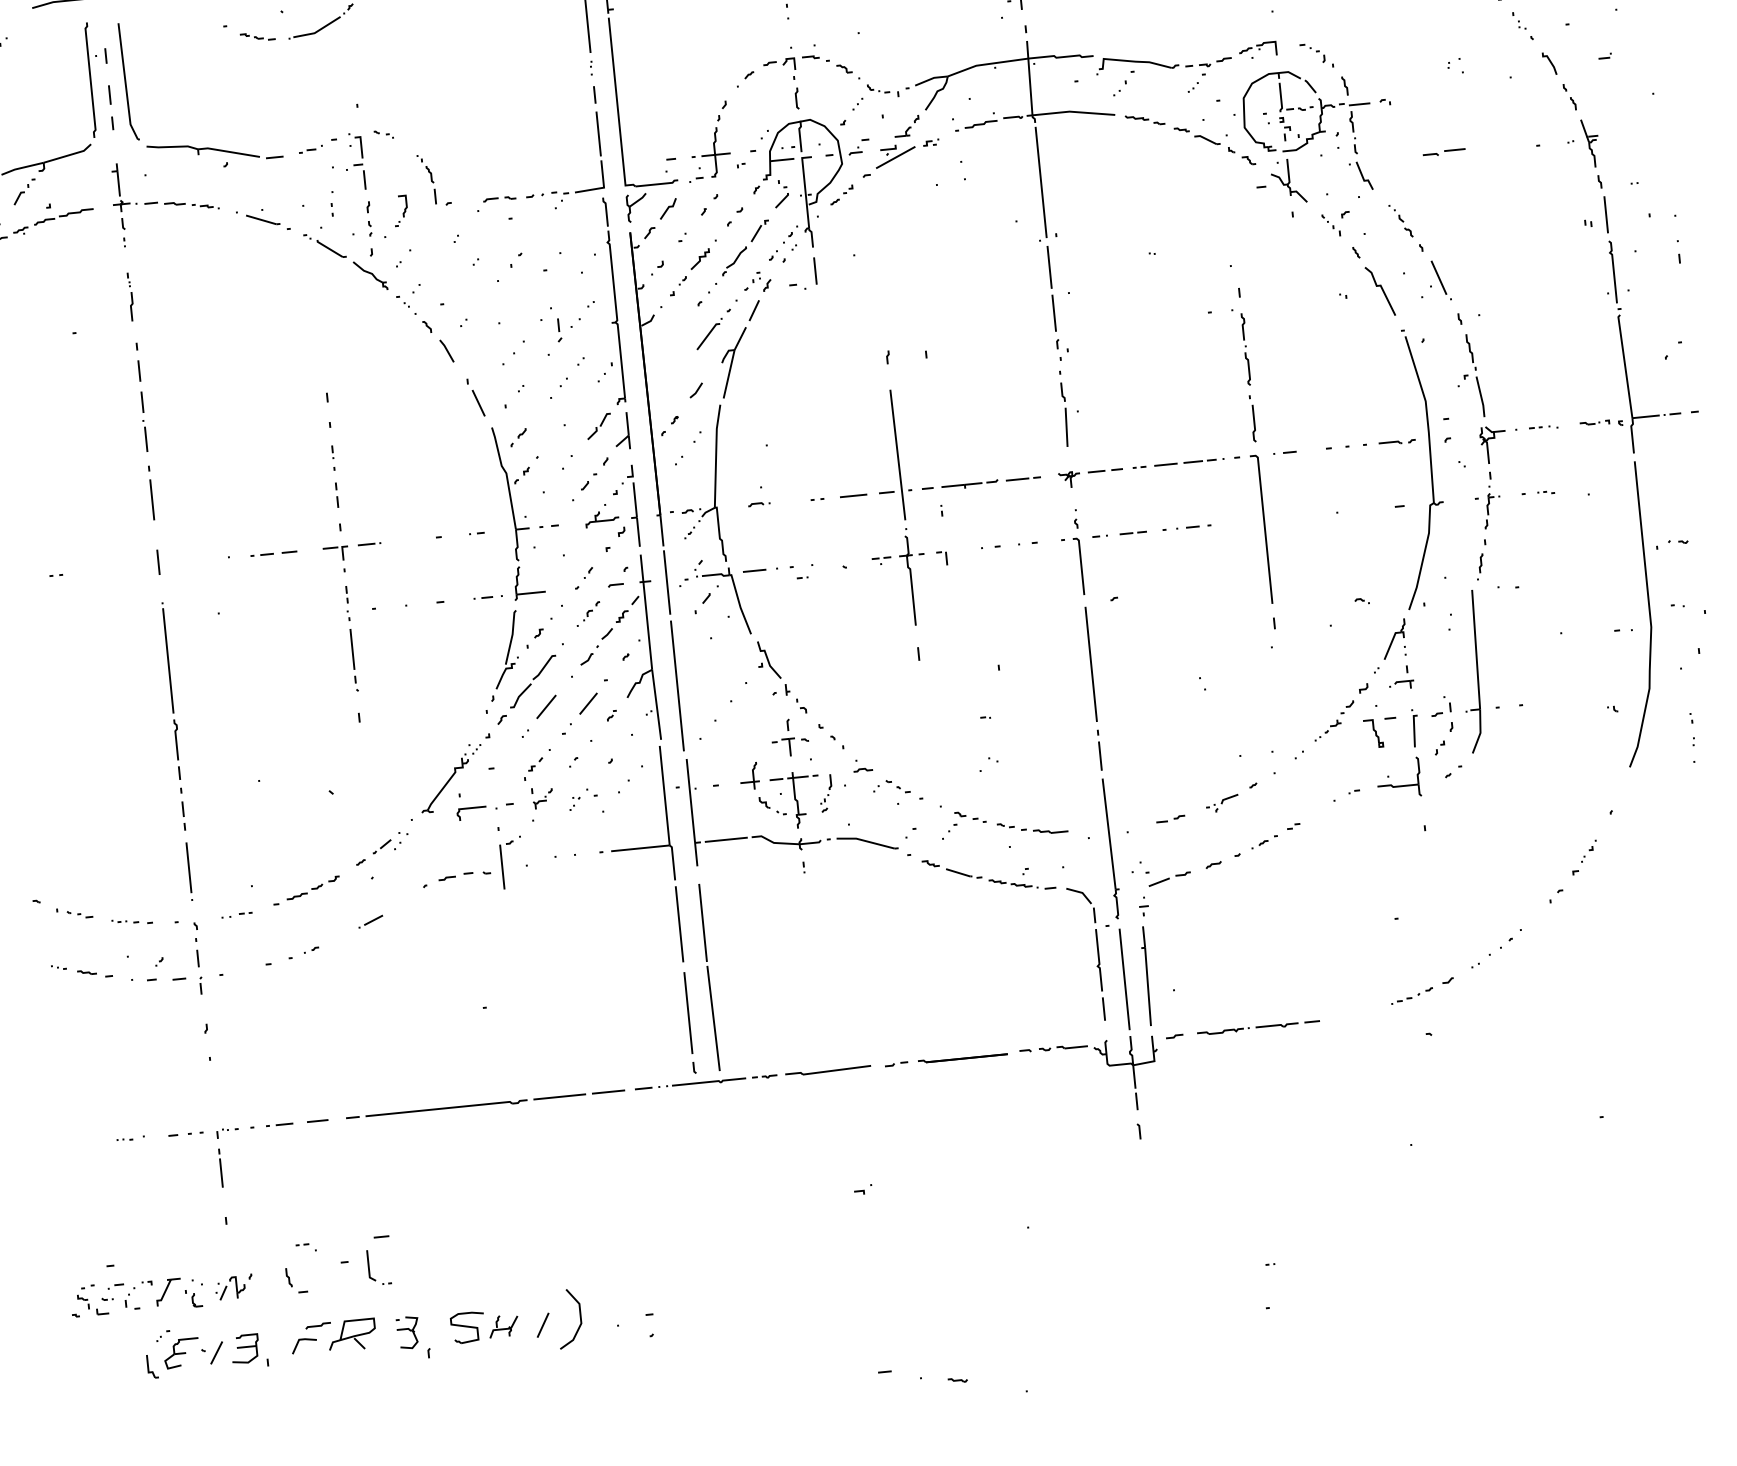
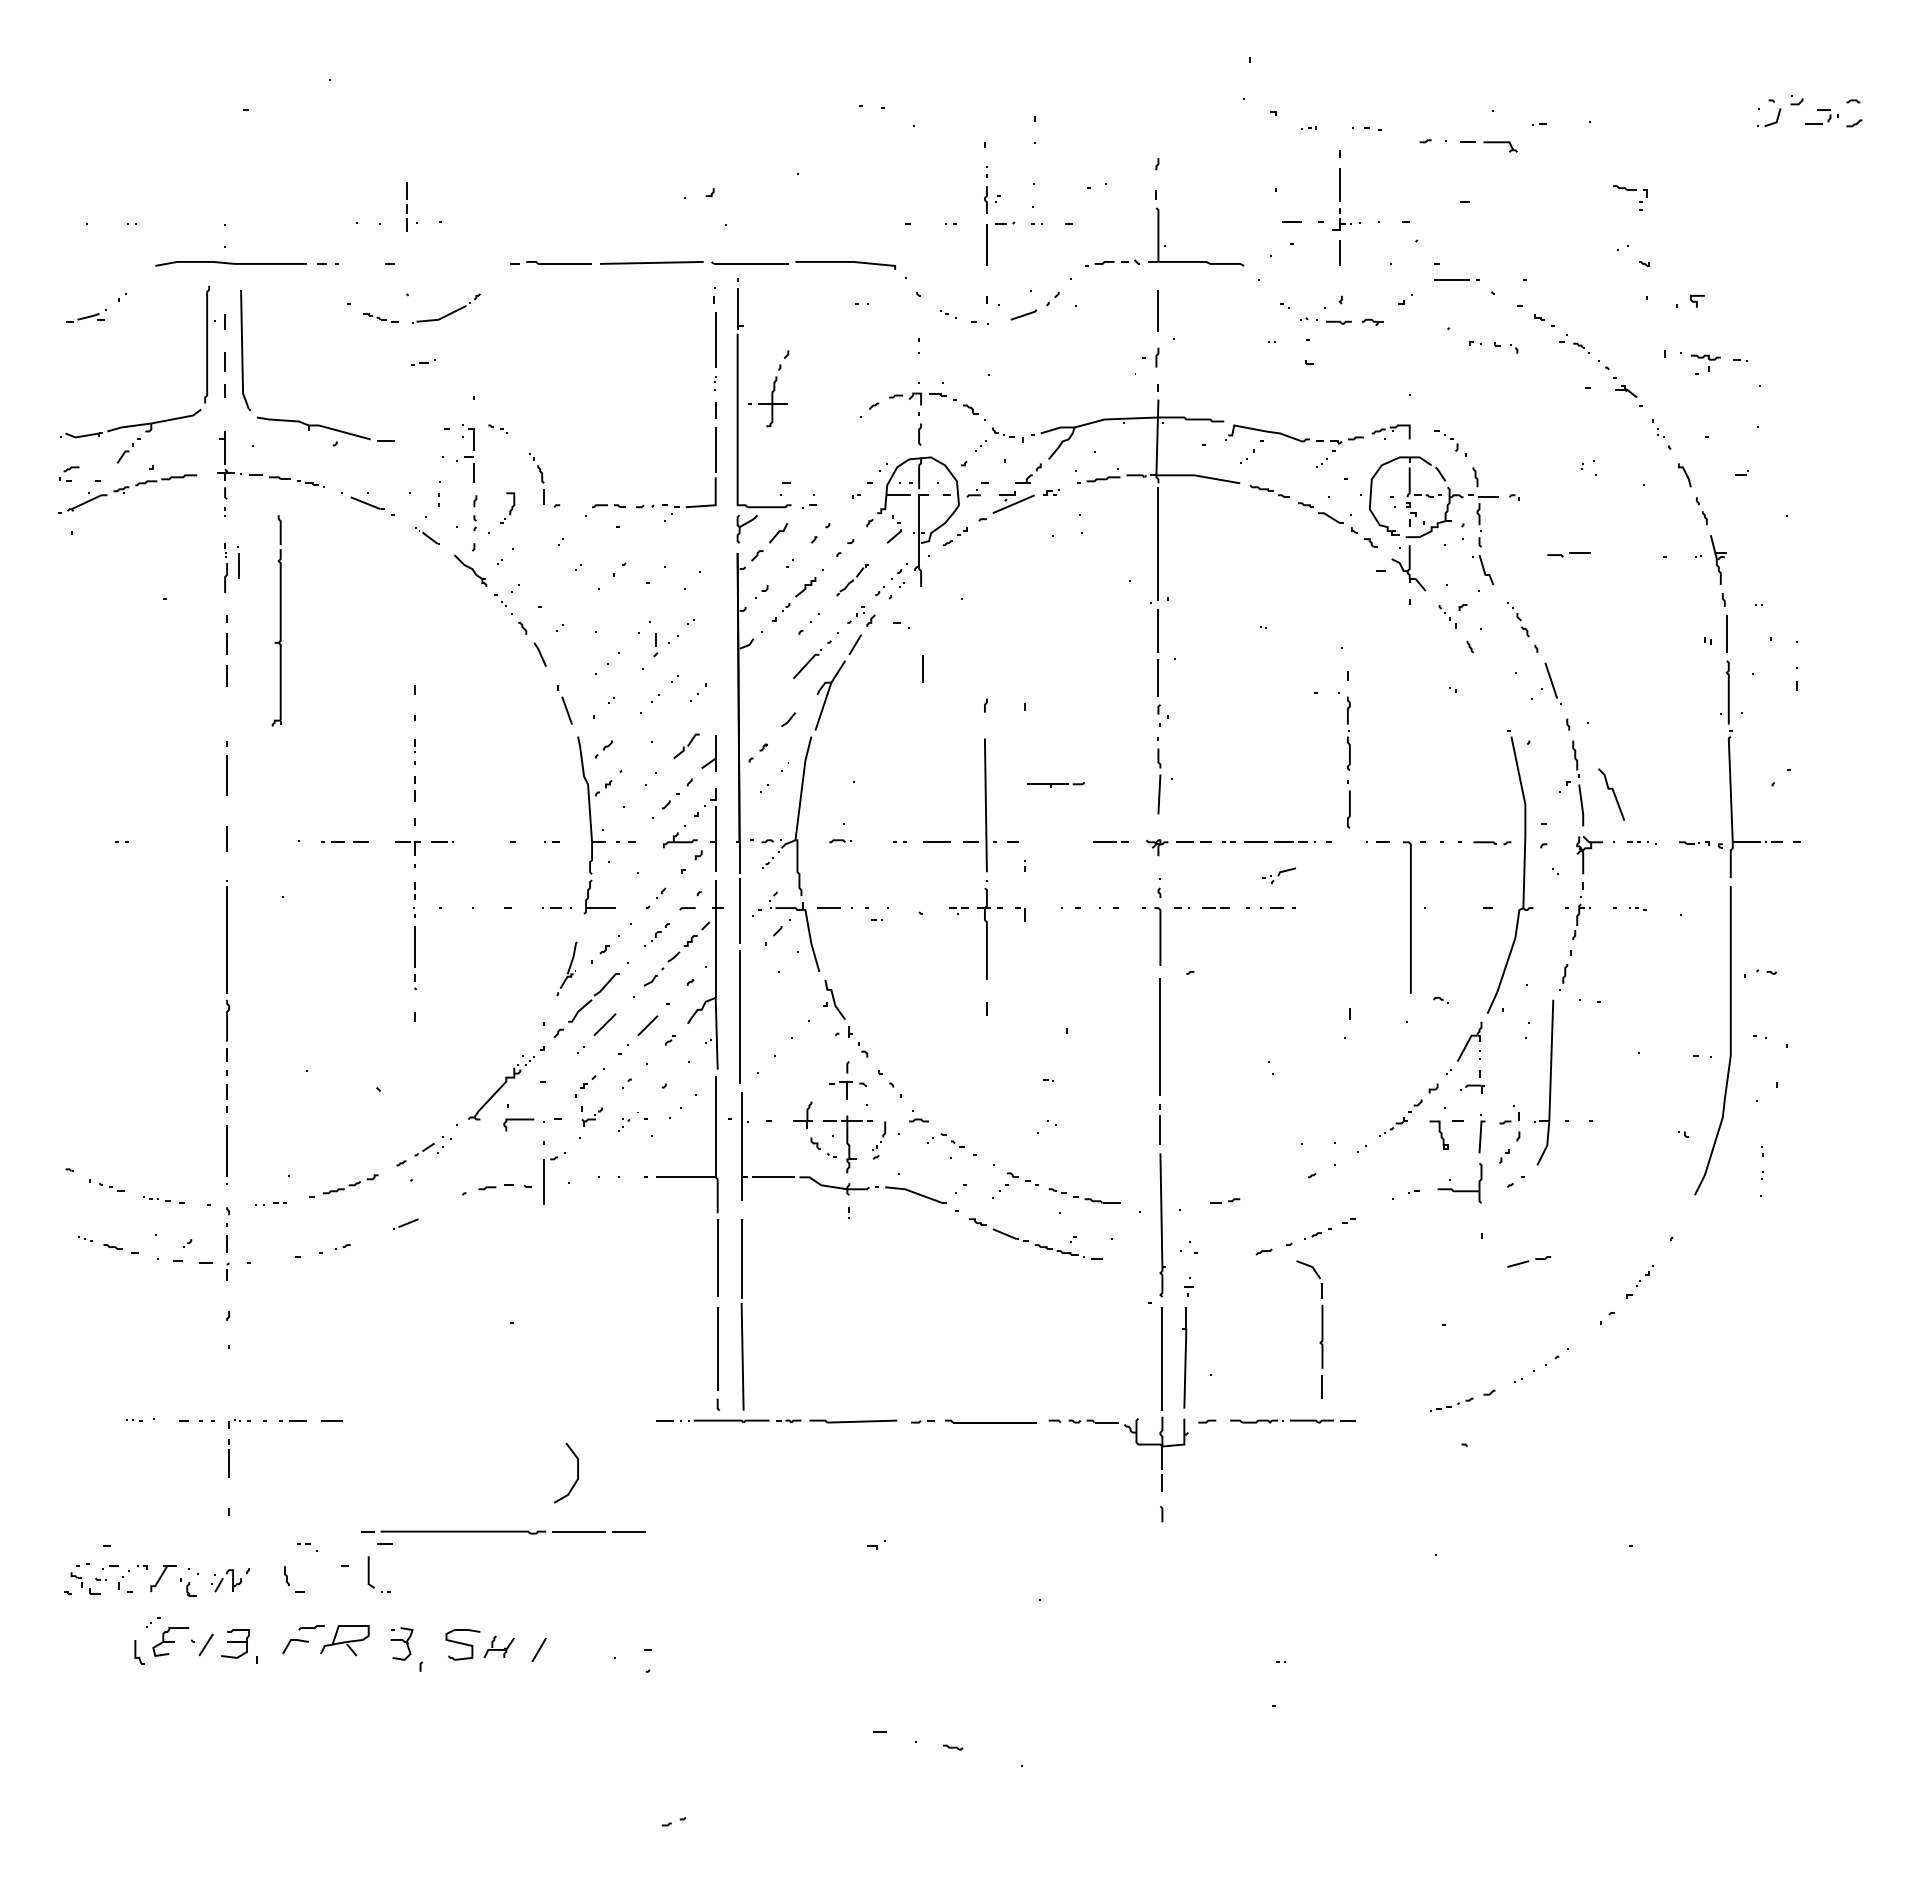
part: (709, 139) -> (768, 388), moved
part: (311, 148) -> (423, 362), moved
part: (324, 245) -> (427, 535), size x0.6
part: (745, 247) -> (852, 580), size x0.6
line: (814, 270) -> (922, 668), moved
line: (1382, 291) -> (1613, 794), moved
part: (611, 300) -> (276, 620), moved
part: (145, 436) -> (238, 562), moved
part: (969, 484) -> (1055, 784), moved
line: (1264, 529) -> (1410, 917), moved
part: (503, 655) -> (566, 968), size x0.6
part: (1221, 803) -> (1278, 875), moved
part: (1170, 878) -> (1529, 1261), moved
part: (1097, 953) -> (1321, 1329), moved
part: (485, 1105) -> (503, 1532), moved
line: (580, 1317) -> (577, 1472), moved

